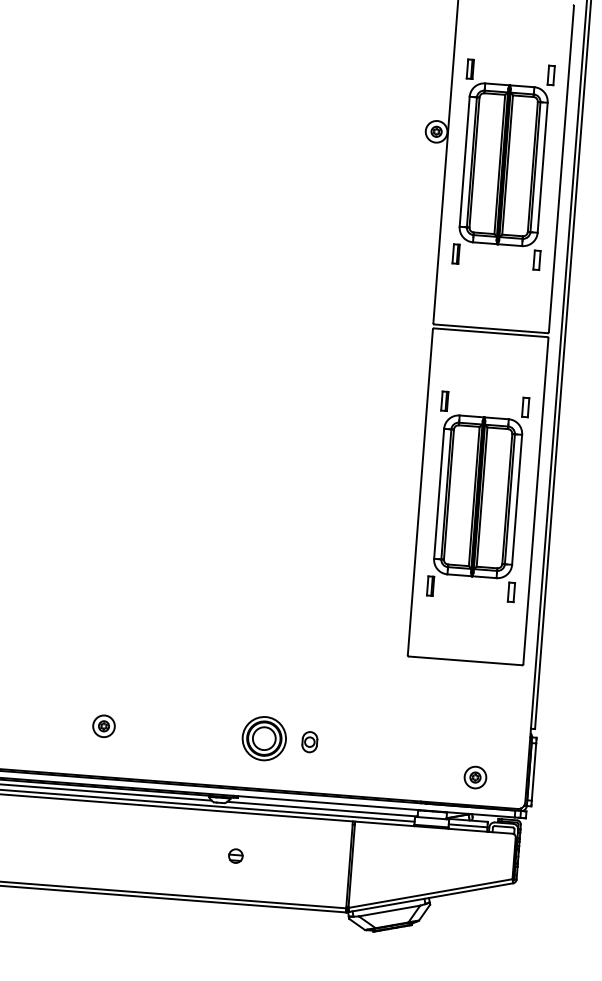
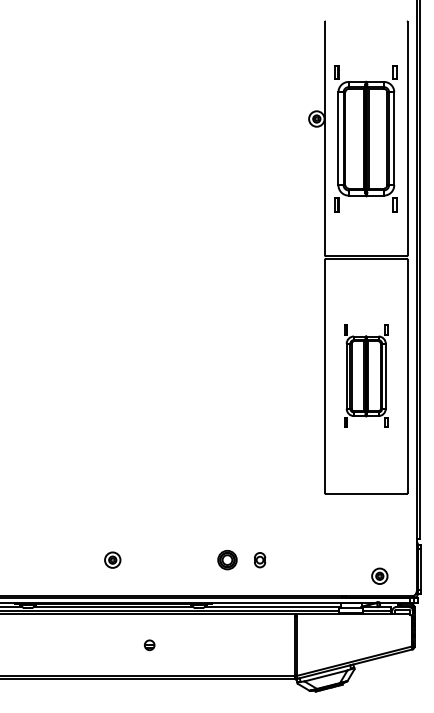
part: (477, 495) -> (365, 375), size x0.7
part: (264, 737) -> (227, 559), size x0.6
part: (235, 856) -> (149, 645), moved

